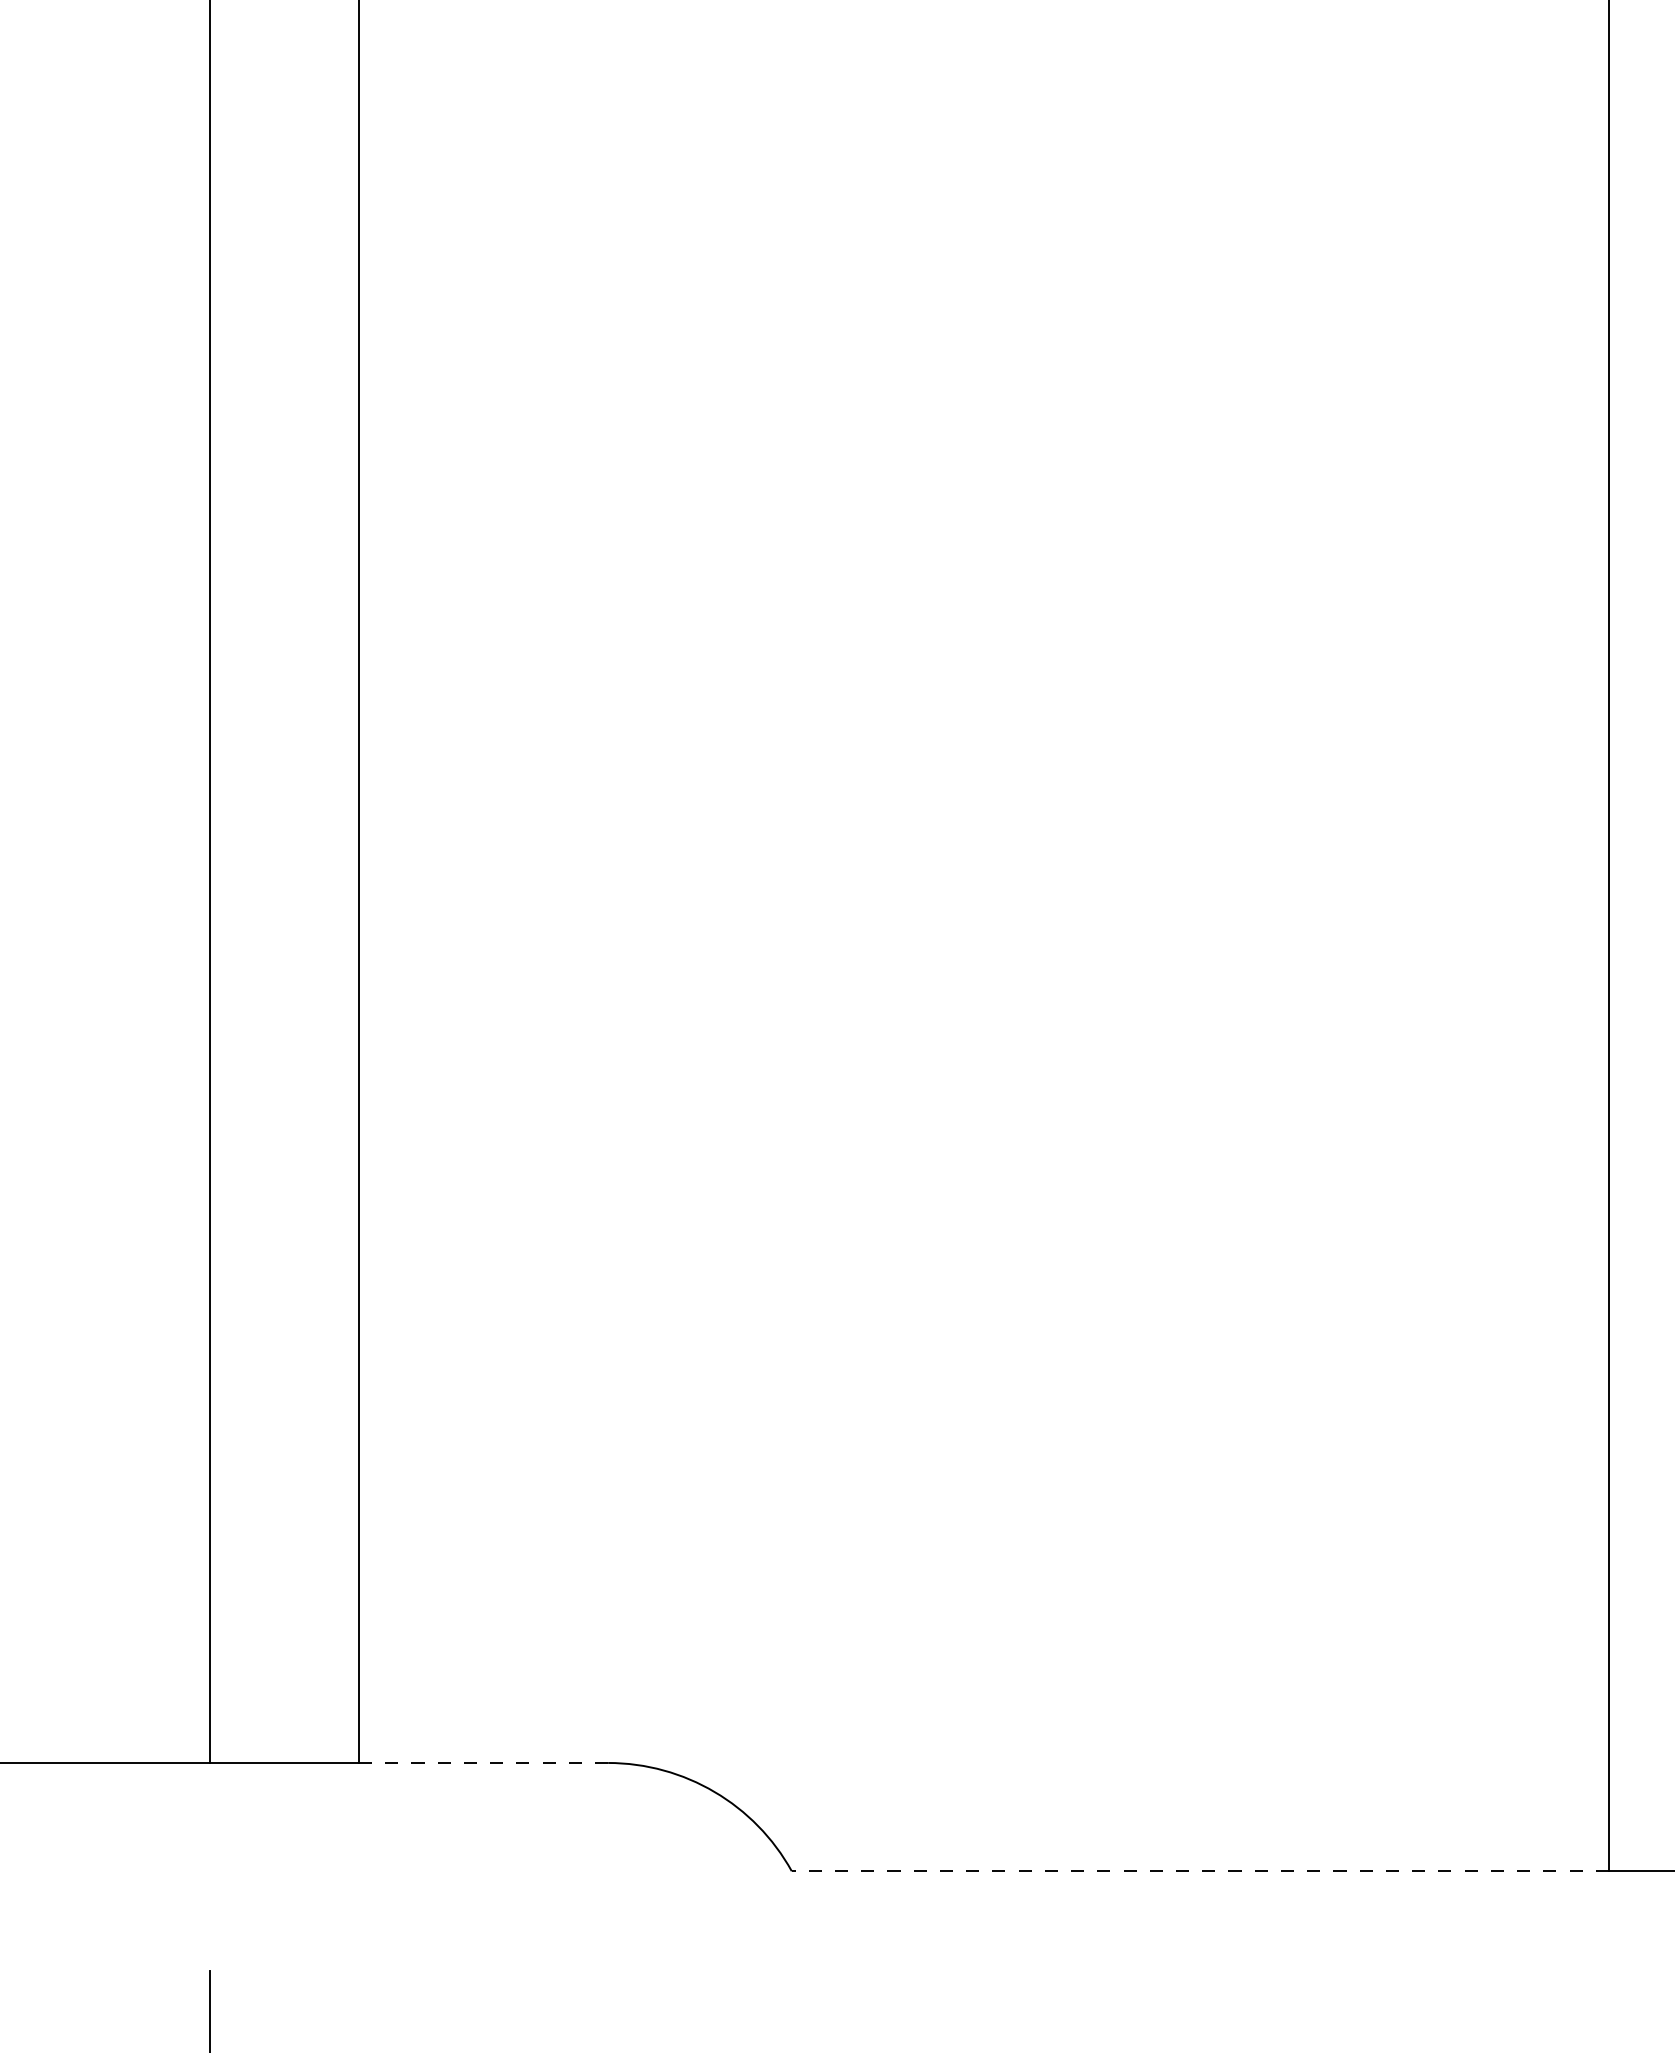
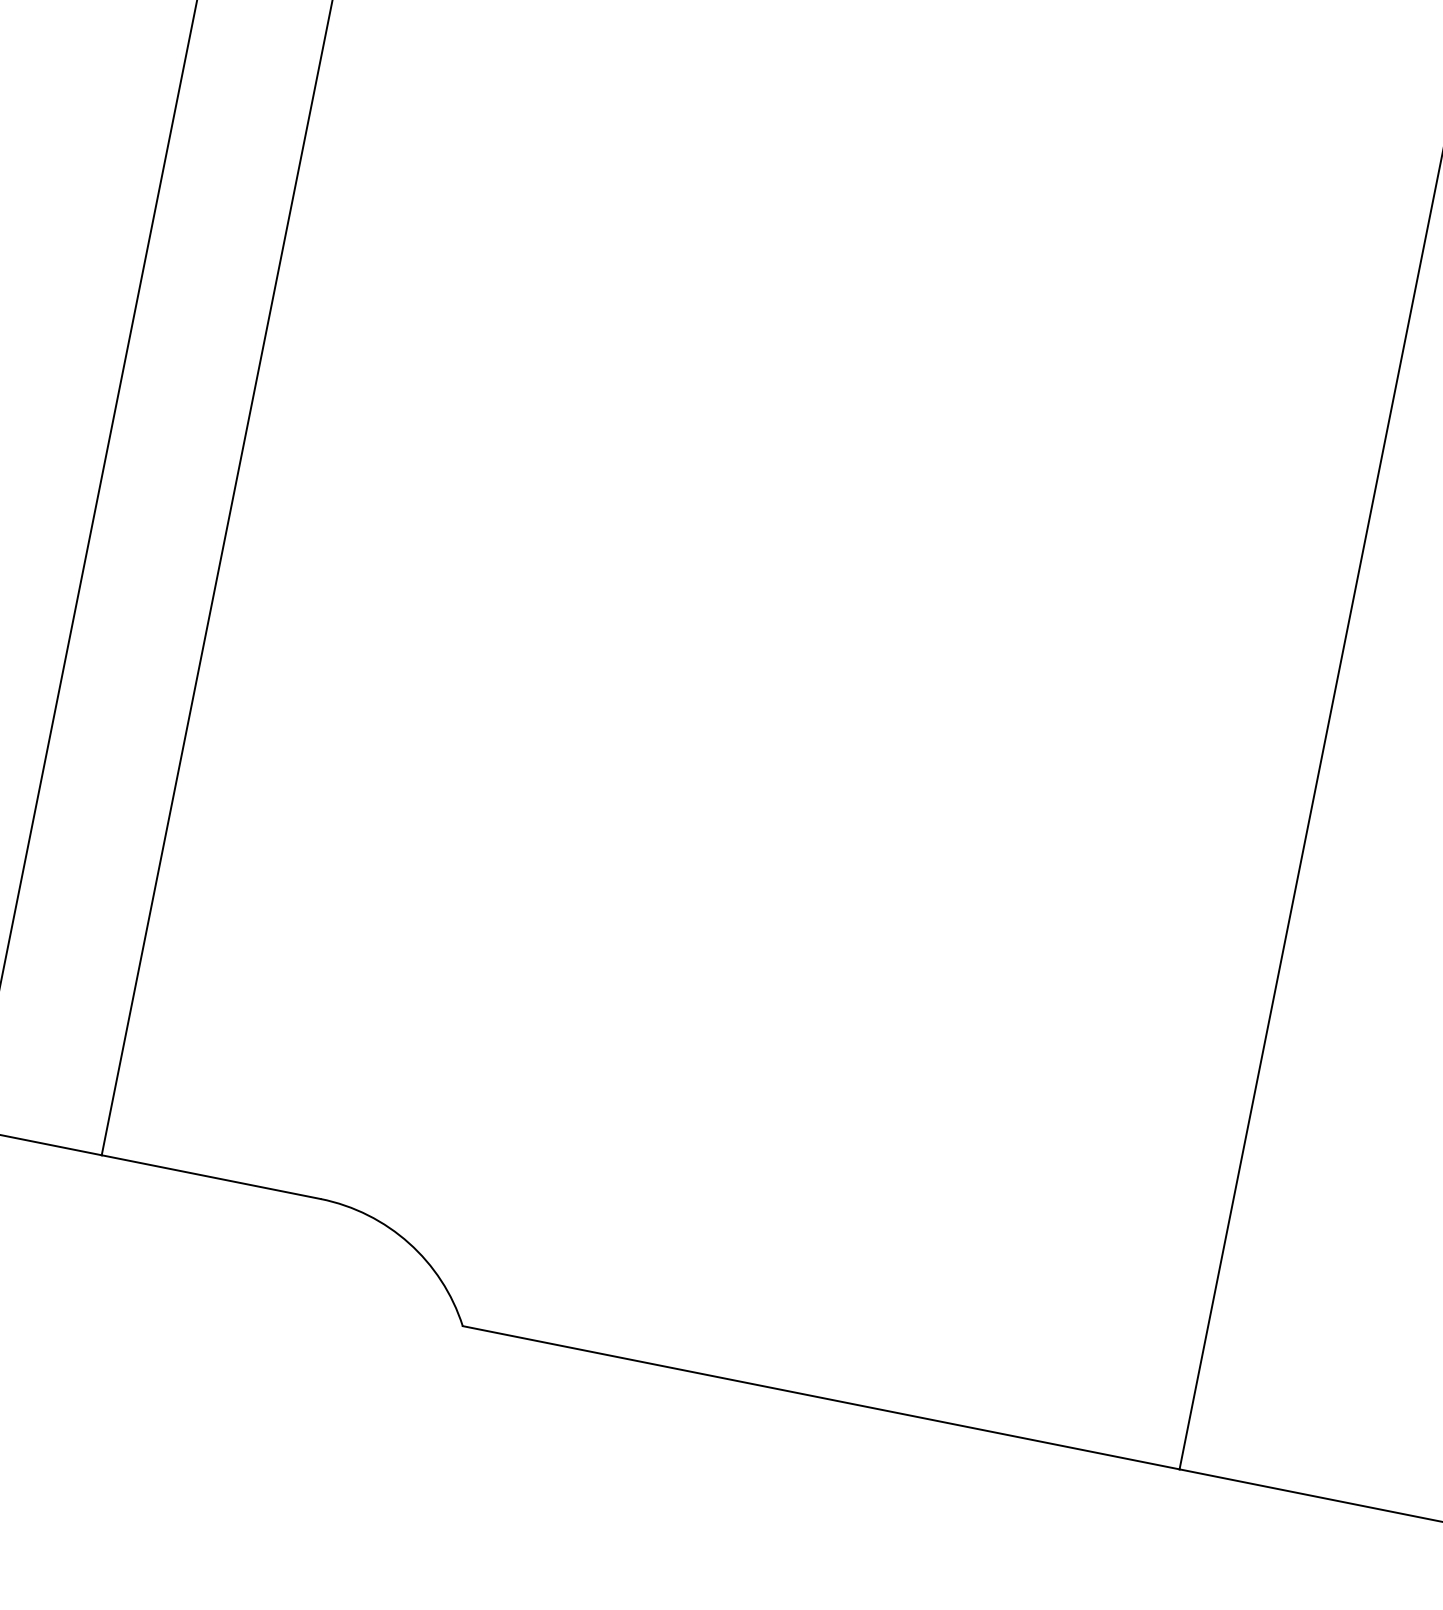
line: (483, 1762) -> (211, 1176), dashed -> solid
line: (1200, 1871) -> (821, 1398), dashed -> solid

